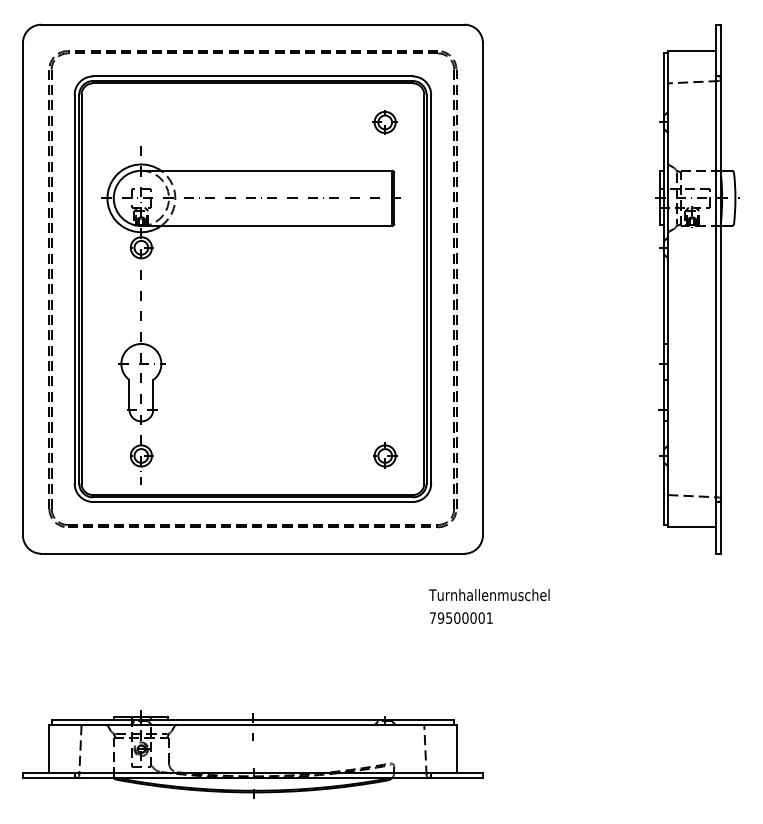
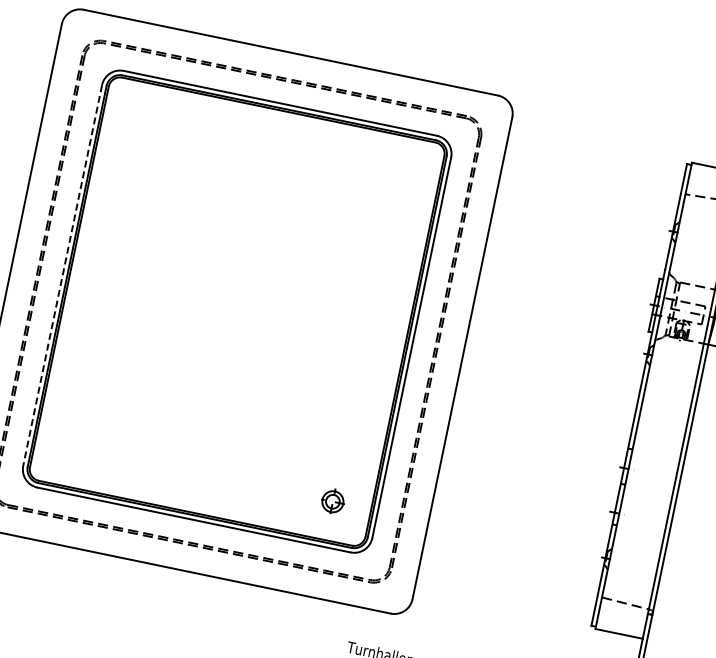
part: (384, 122) -> (399, 175), removed
part: (250, 226) -> (247, 249), removed
line: (74, 289) -> (62, 275), solid -> dashed

